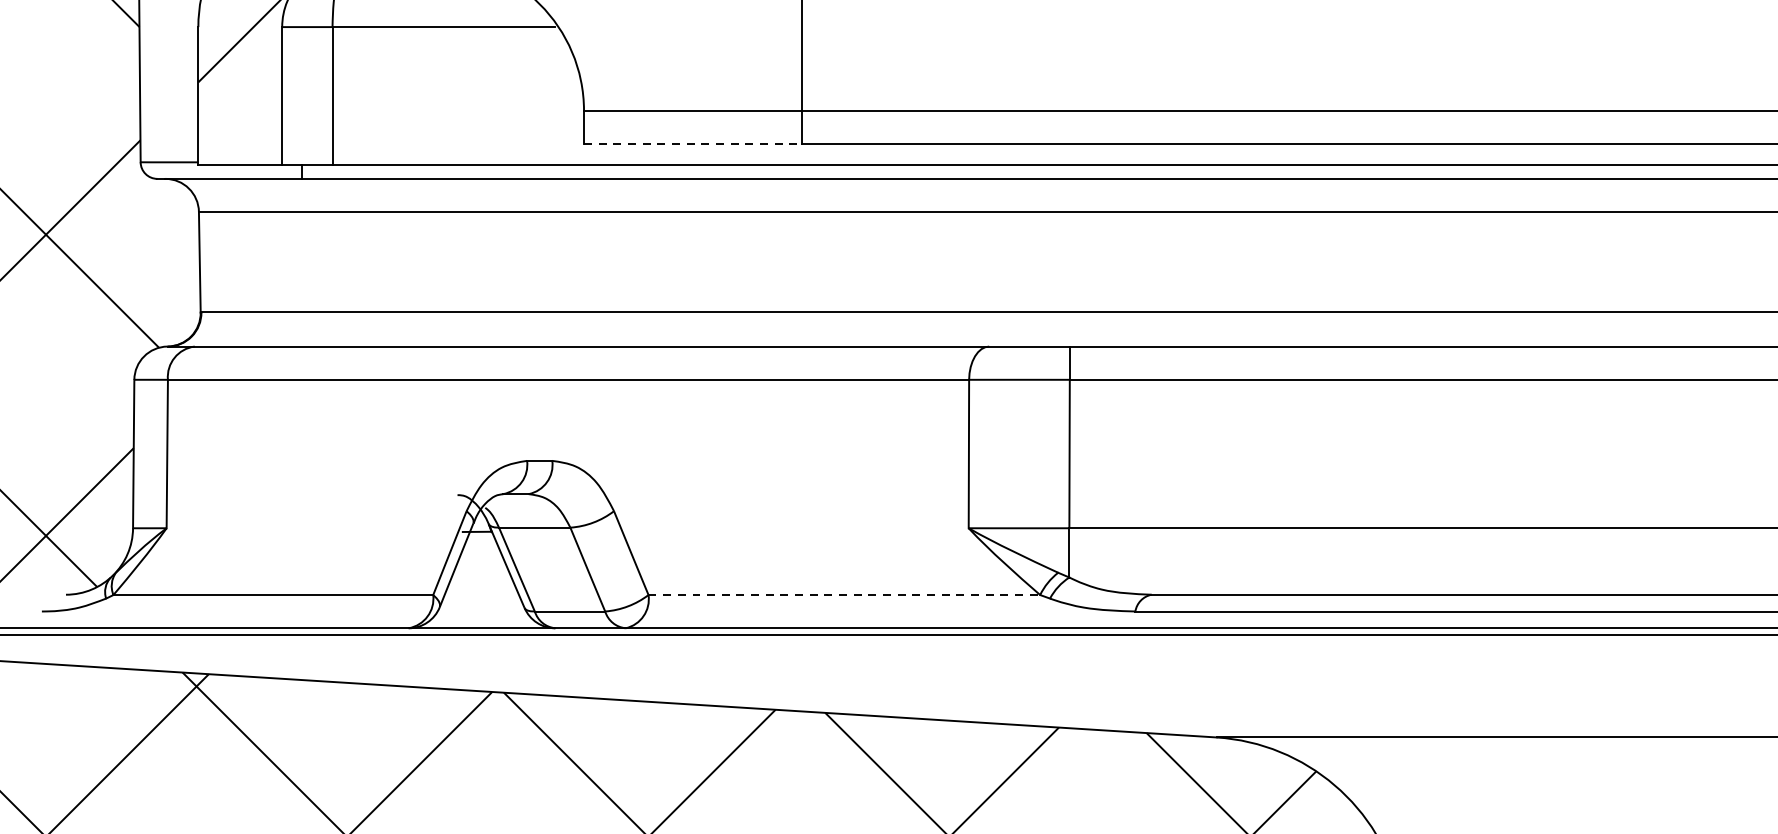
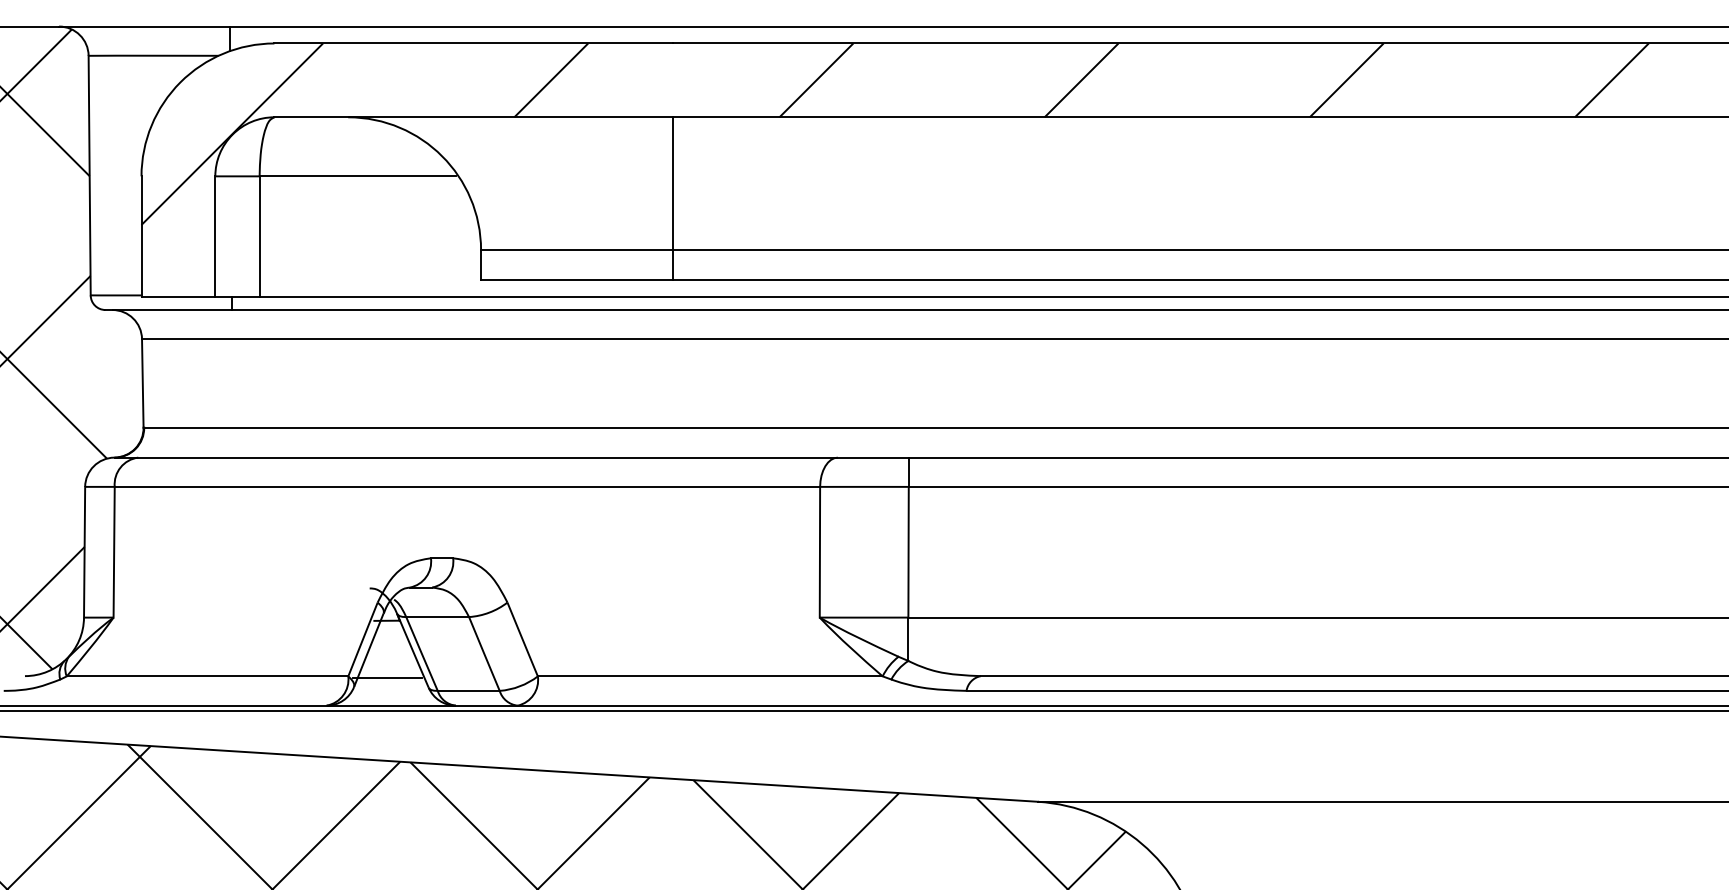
line: (693, 144) -> (577, 279), dashed -> solid
line: (844, 595) -> (710, 676), dashed -> solid
line: (477, 596) -> (387, 677), added

